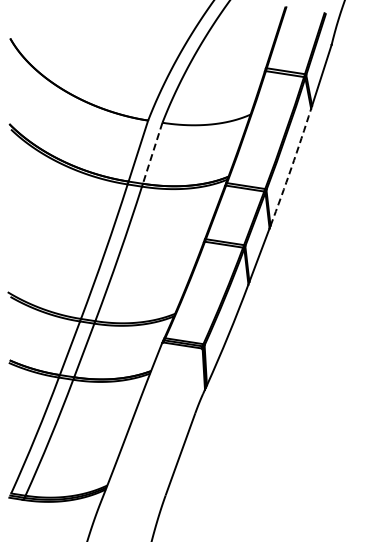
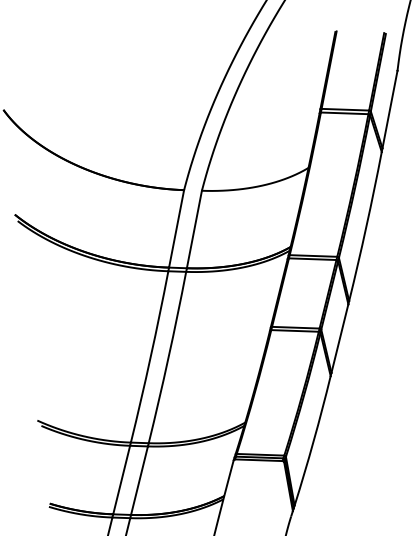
line: (152, 153) -> (194, 229), dashed -> solid
arc: (291, 167) -> (366, 226), dashed -> solid

